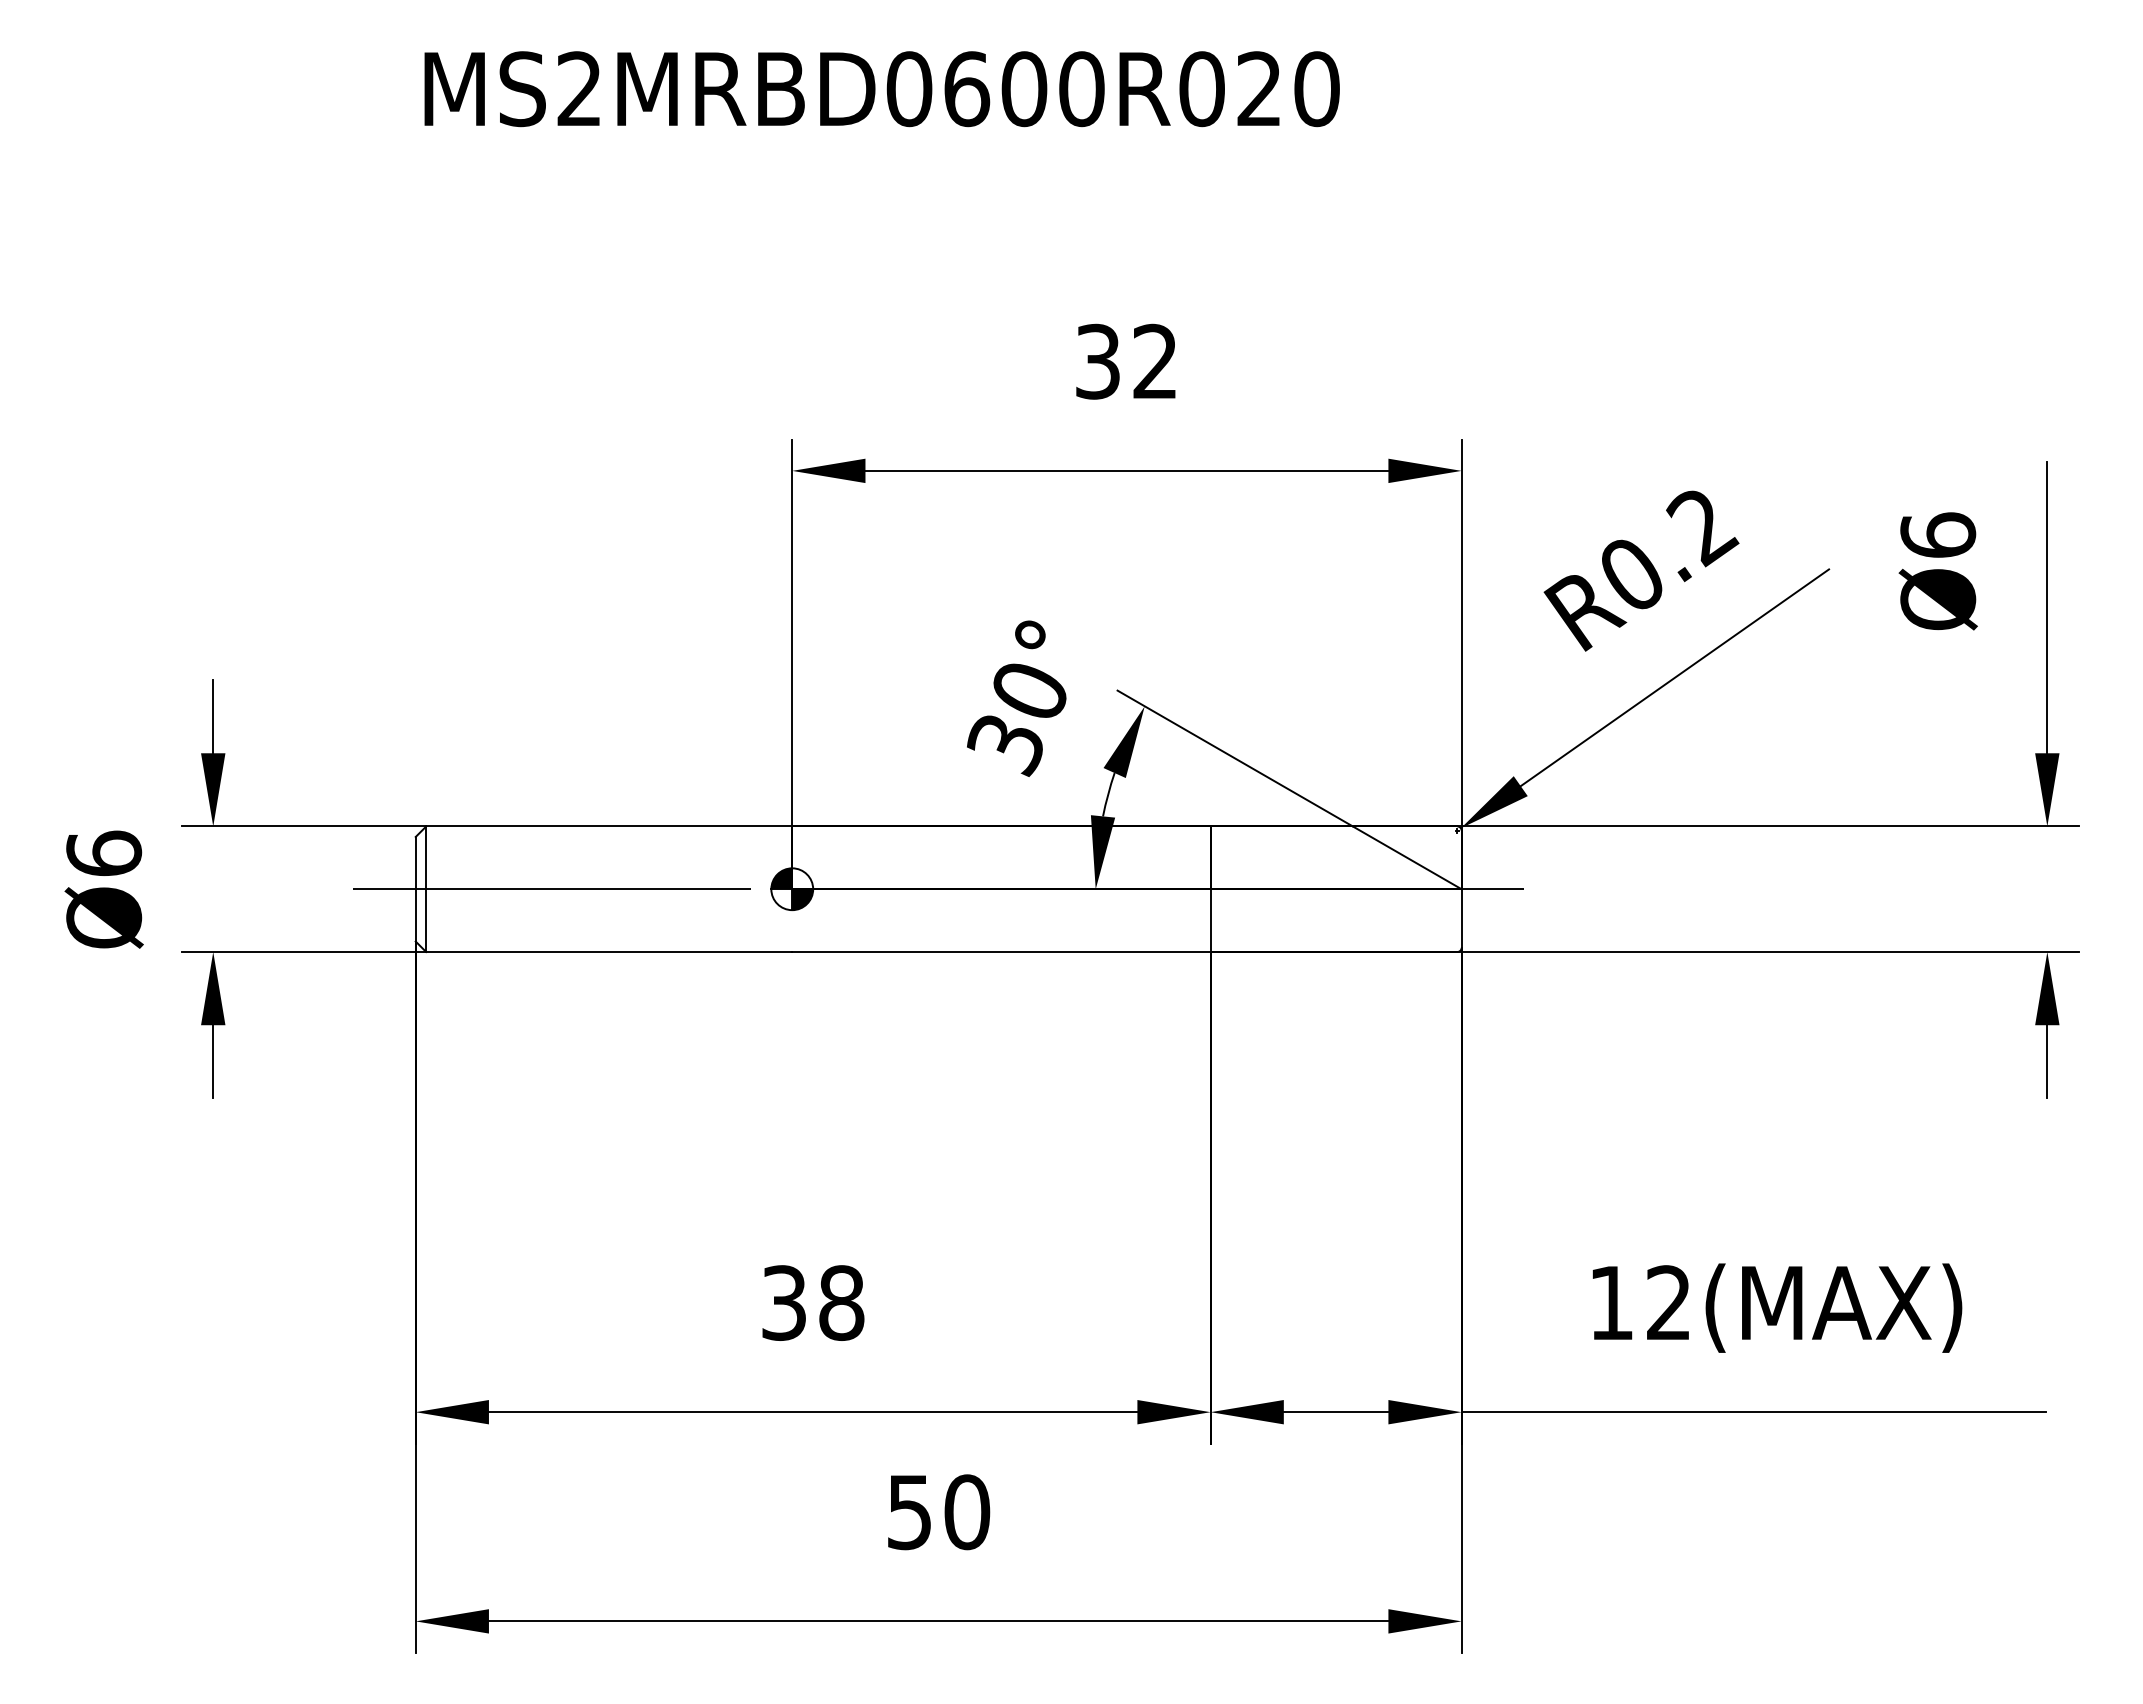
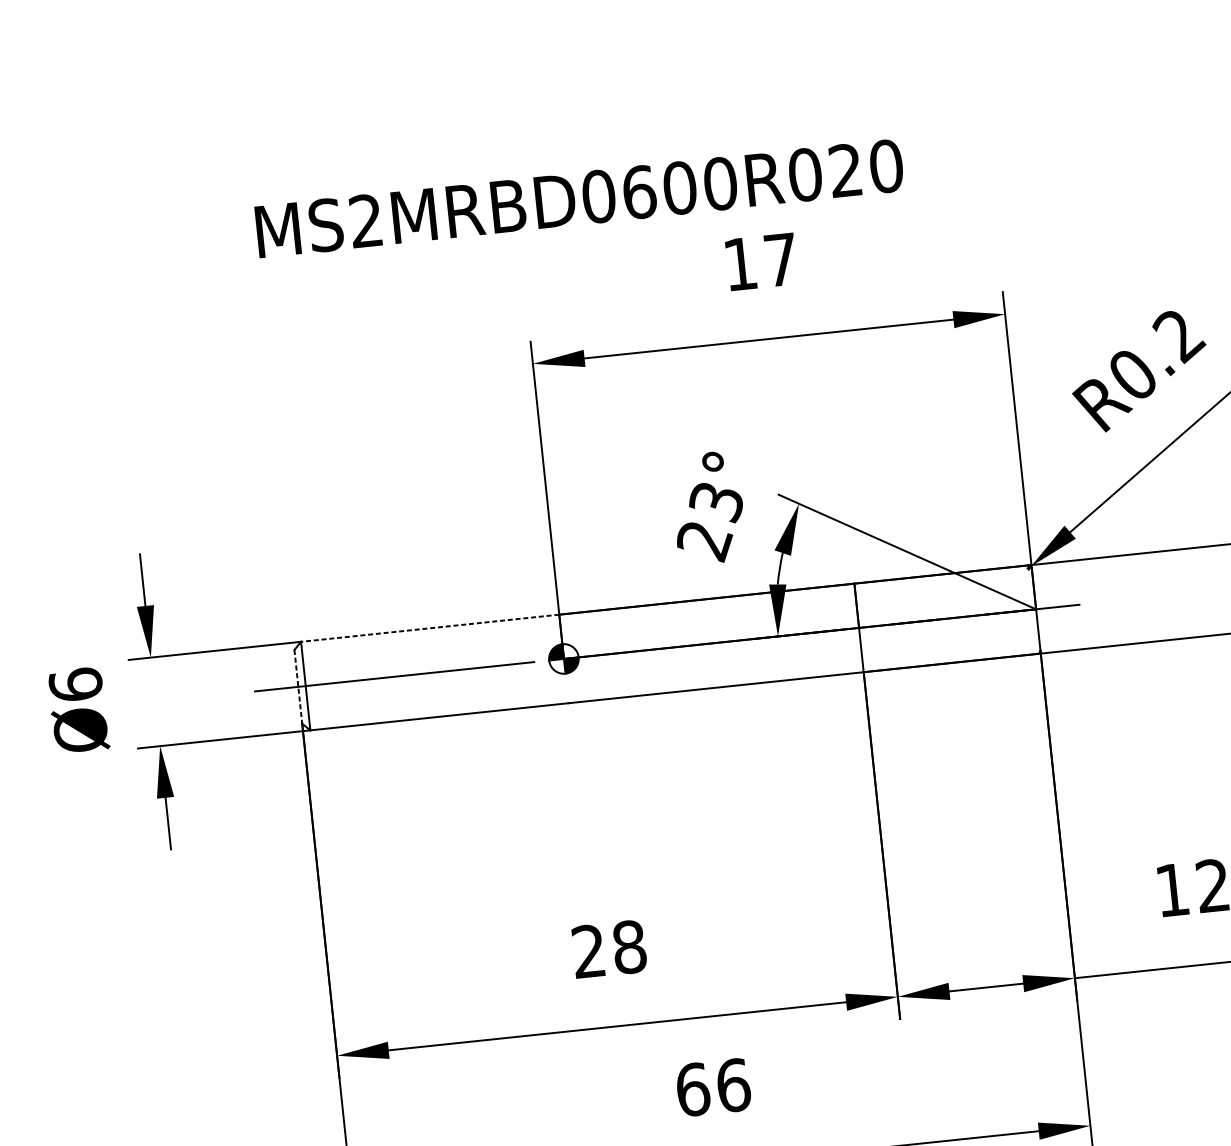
text: (881, 89) -> (579, 198), moved
text: (1126, 361) -> (760, 261), 32 -> 17
text: (1016, 720) -> (709, 523), 30° -> 23°
line: (608, 826) -> (429, 628), solid -> dashed
line: (415, 889) -> (298, 687), solid -> dashed
text: (783, 1302) -> (588, 951), 38 -> 28
text: (938, 1512) -> (713, 1087), 50 -> 66

